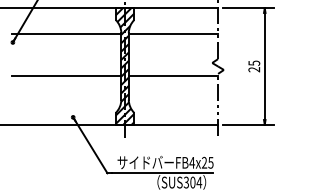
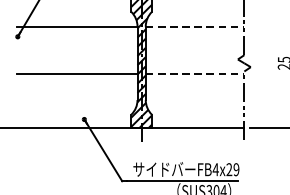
line: (173, 33) -> (195, 26), solid -> dashed
line: (173, 75) -> (195, 73), solid -> dashed
text: (210, 162) -> (235, 169), FB4x25 -> FB4x29

